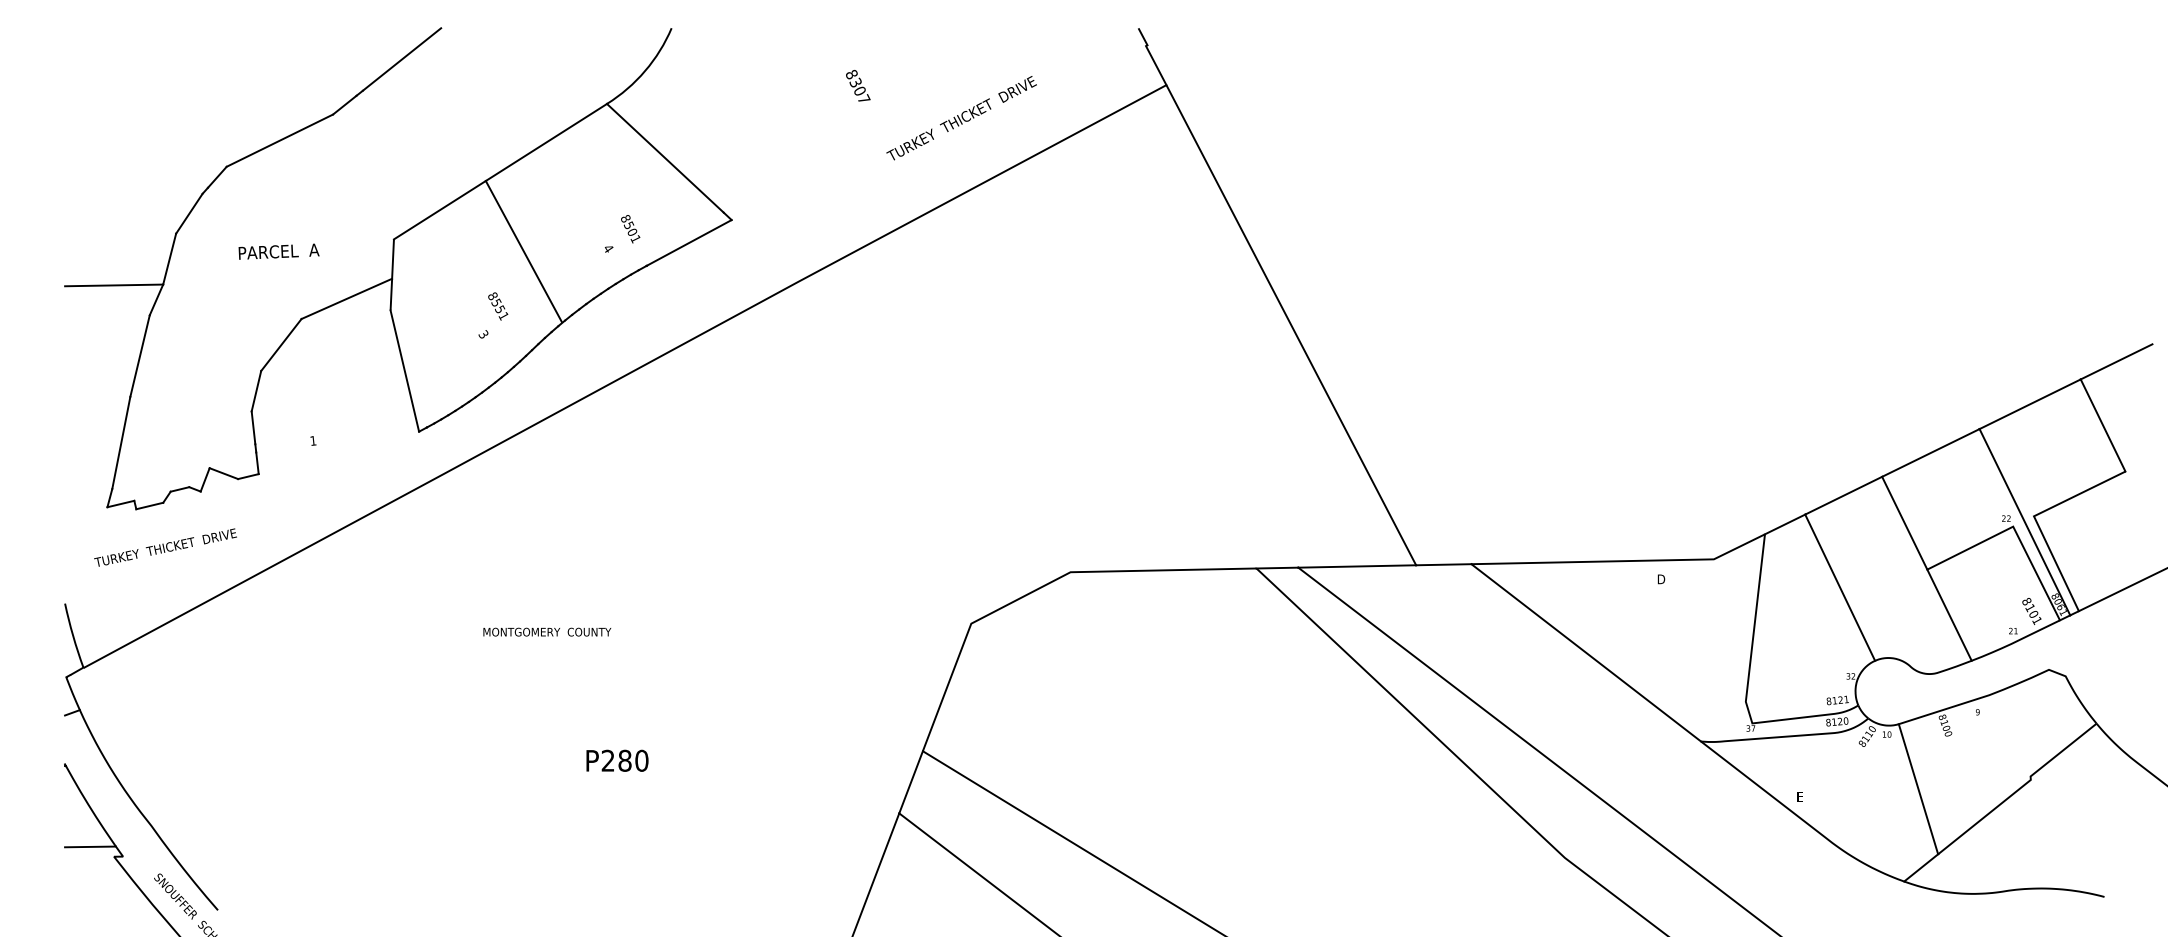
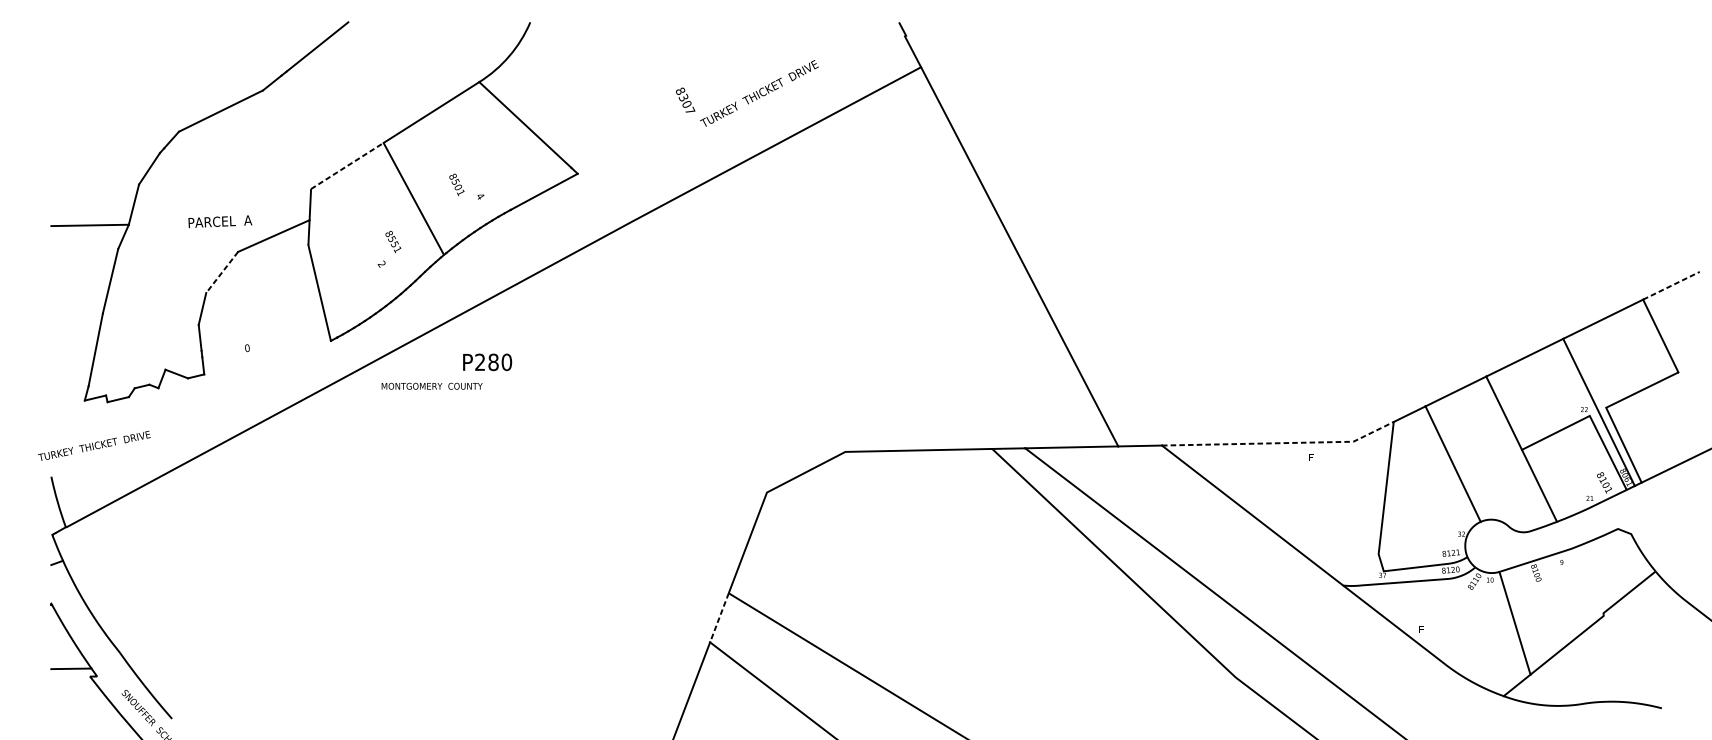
text: (858, 85) -> (685, 99), moved
line: (440, 209) -> (347, 165), solid -> dashed
text: (630, 229) -> (456, 185), moved
text: (278, 251) -> (219, 221), moved
text: (483, 334) -> (381, 264), 3 -> 2
line: (281, 345) -> (222, 272), solid -> dashed
line: (2116, 361) -> (1671, 285), solid -> dashed
text: (313, 440) -> (247, 347), 1 -> 0
text: (165, 547) -> (94, 445), moved
line: (1622, 561) -> (1281, 443), solid -> dashed
text: (1661, 579) -> (1312, 457), D -> E
text: (547, 631) -> (432, 385), moved
text: (617, 760) -> (487, 362), moved
line: (910, 782) -> (718, 617), solid -> dashed

